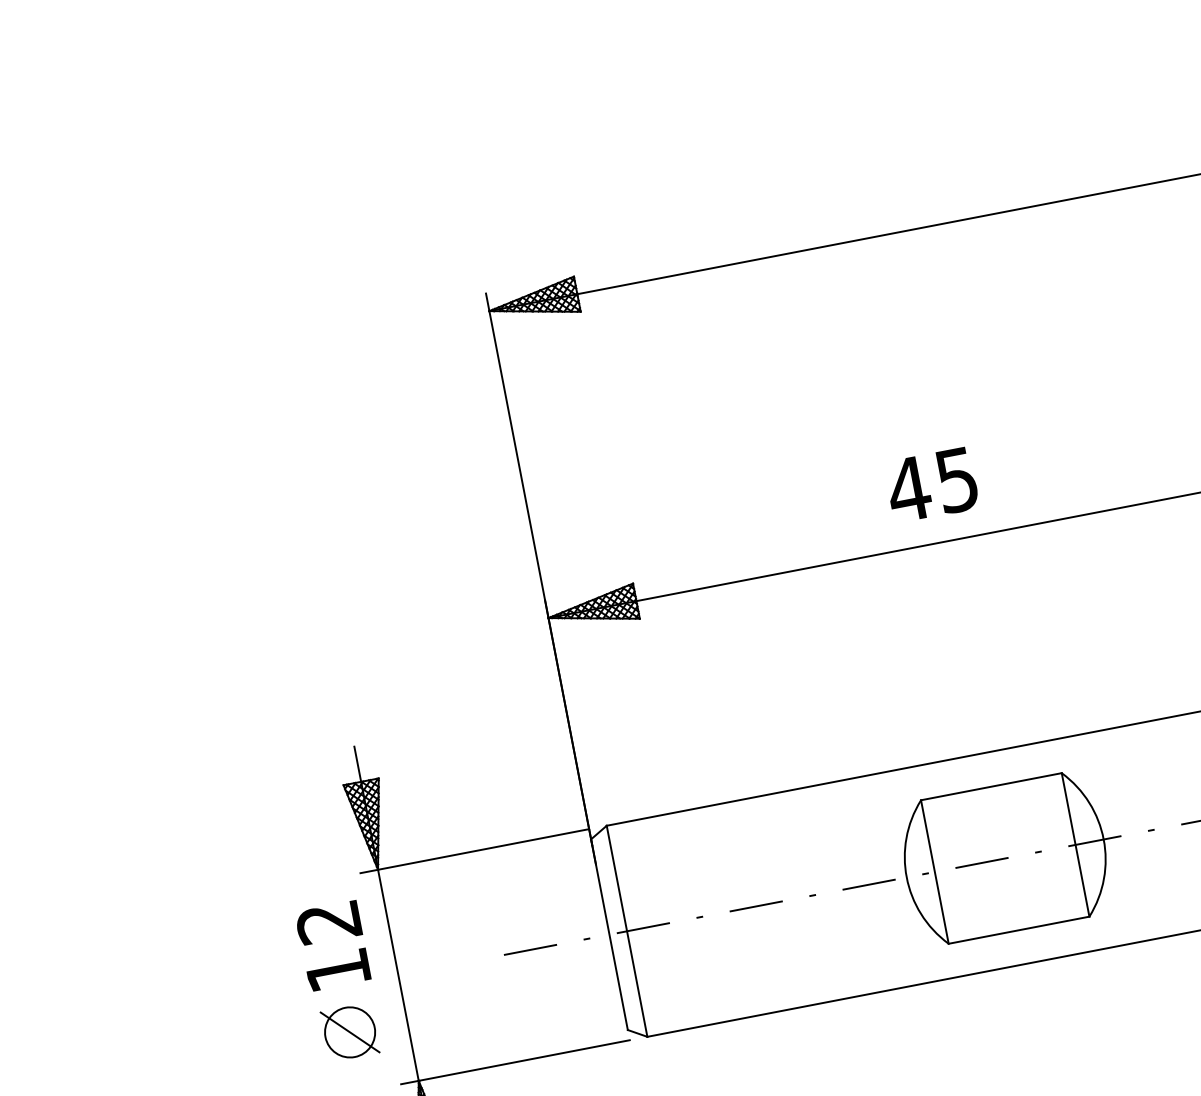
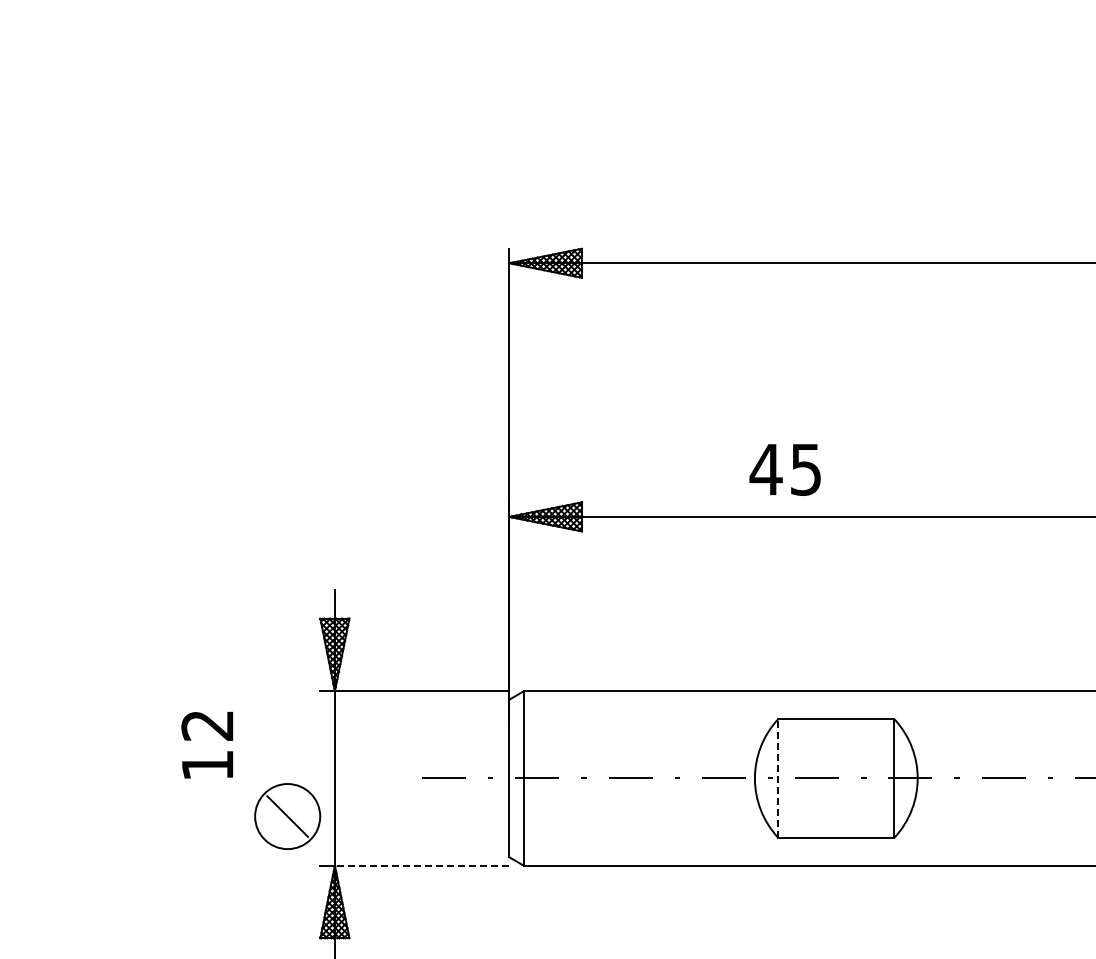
text: (931, 484) -> (784, 469), moved
line: (935, 871) -> (778, 778), solid -> dashed
text: (333, 945) -> (207, 744), moved
circle: (349, 1032) -> (287, 816), size x1.6
line: (523, 1060) -> (421, 865), solid -> dashed

